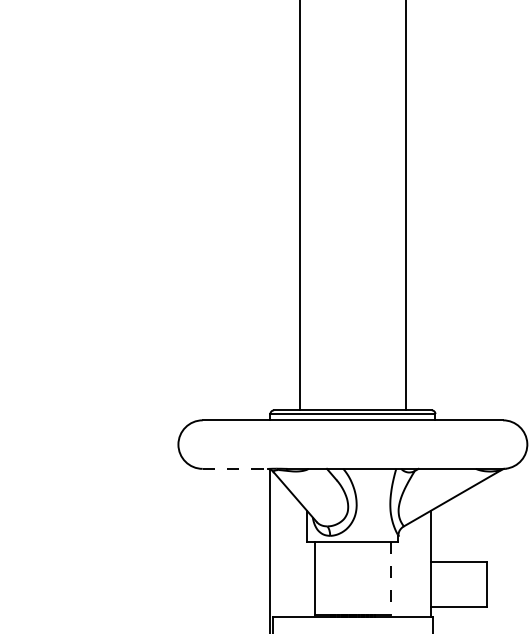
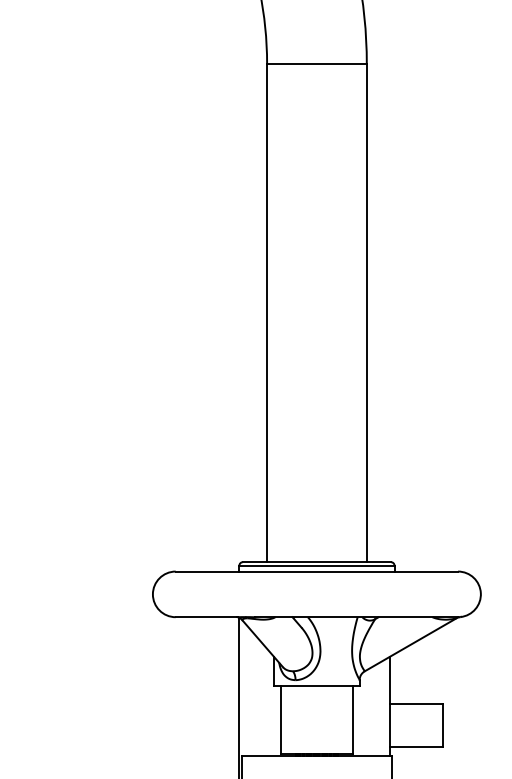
line: (235, 469) -> (206, 617), dashed -> solid
line: (390, 578) -> (352, 720), dashed -> solid

